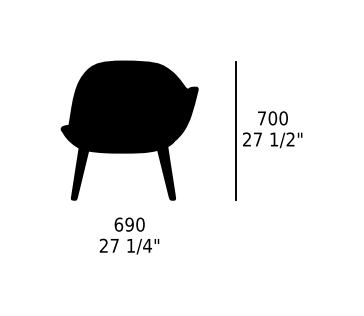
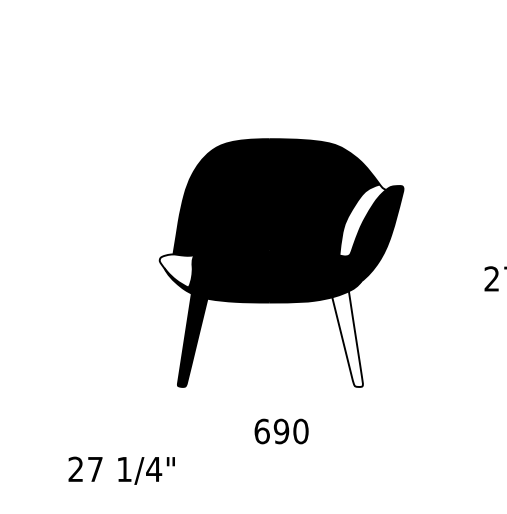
fill: (174, 106) -> (361, 219), removed
line: (236, 130) -> (472, 262), removed
fill: (71, 134) -> (177, 269), removed
fill: (166, 172) -> (347, 338), removed
text: (129, 246) -> (121, 470), moved

